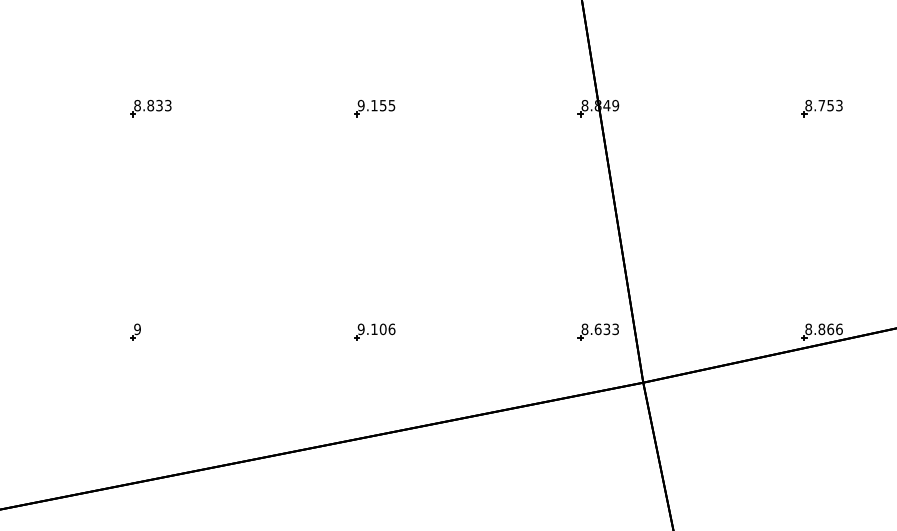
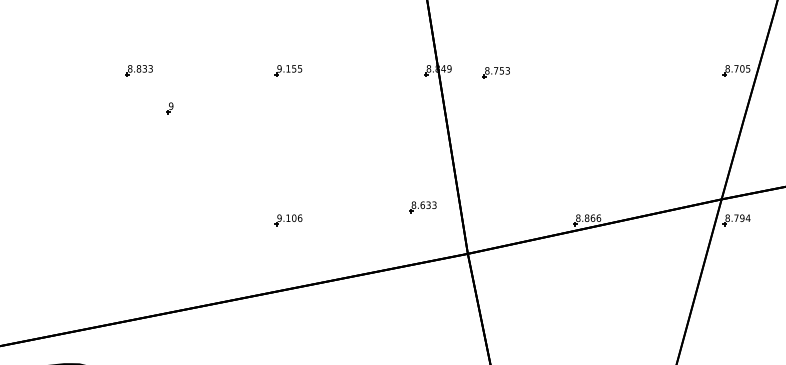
part: (820, 108) -> (495, 72), moved
part: (135, 332) -> (169, 108), moved
part: (597, 332) -> (422, 207), moved

